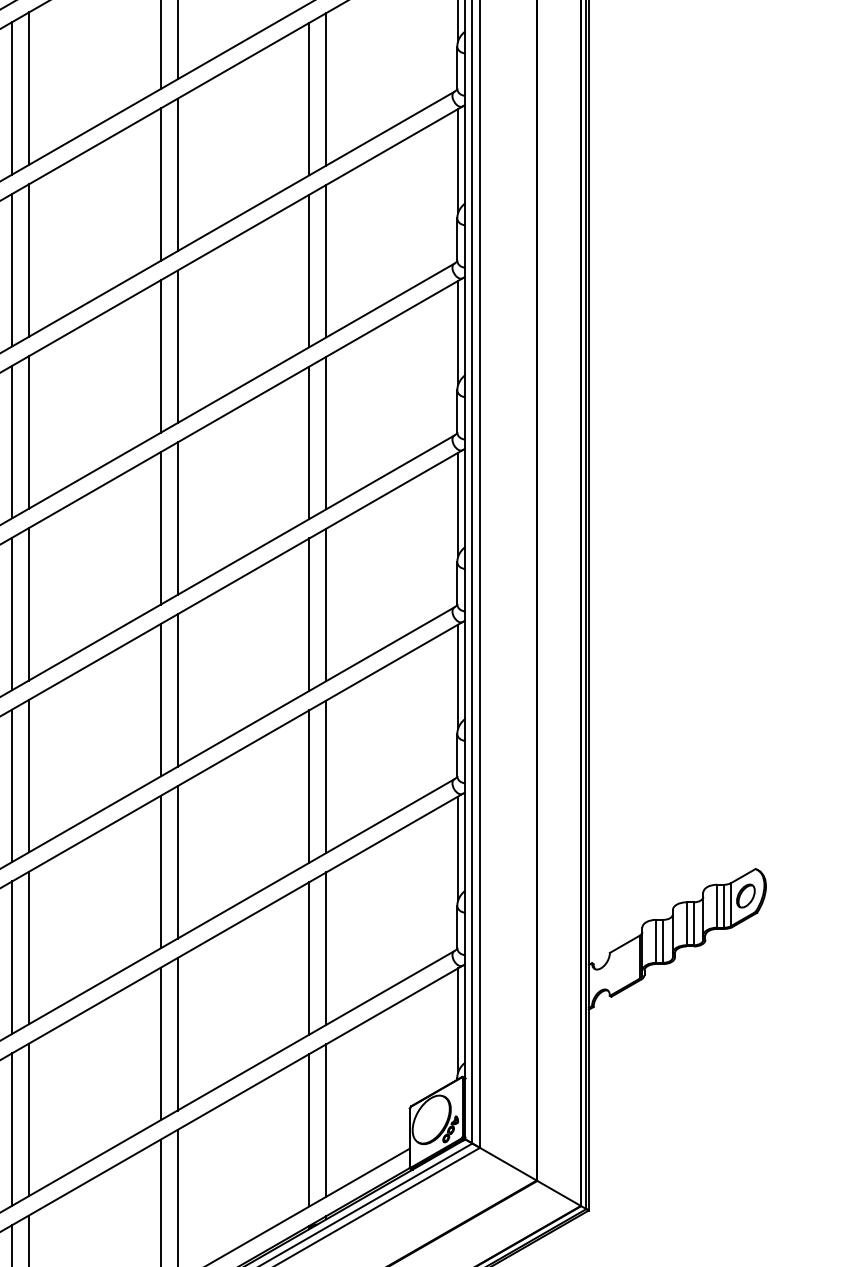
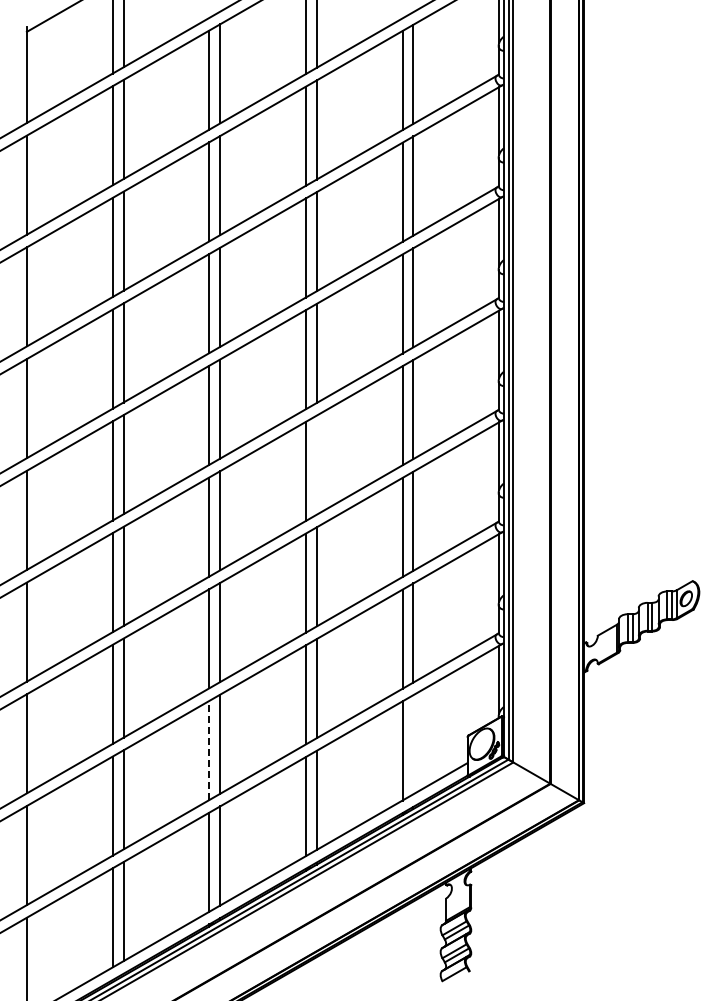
line: (177, 689) -> (316, 464), removed
line: (326, 1120) -> (413, 744), removed
line: (12, 1129) -> (209, 750), solid -> dashed

